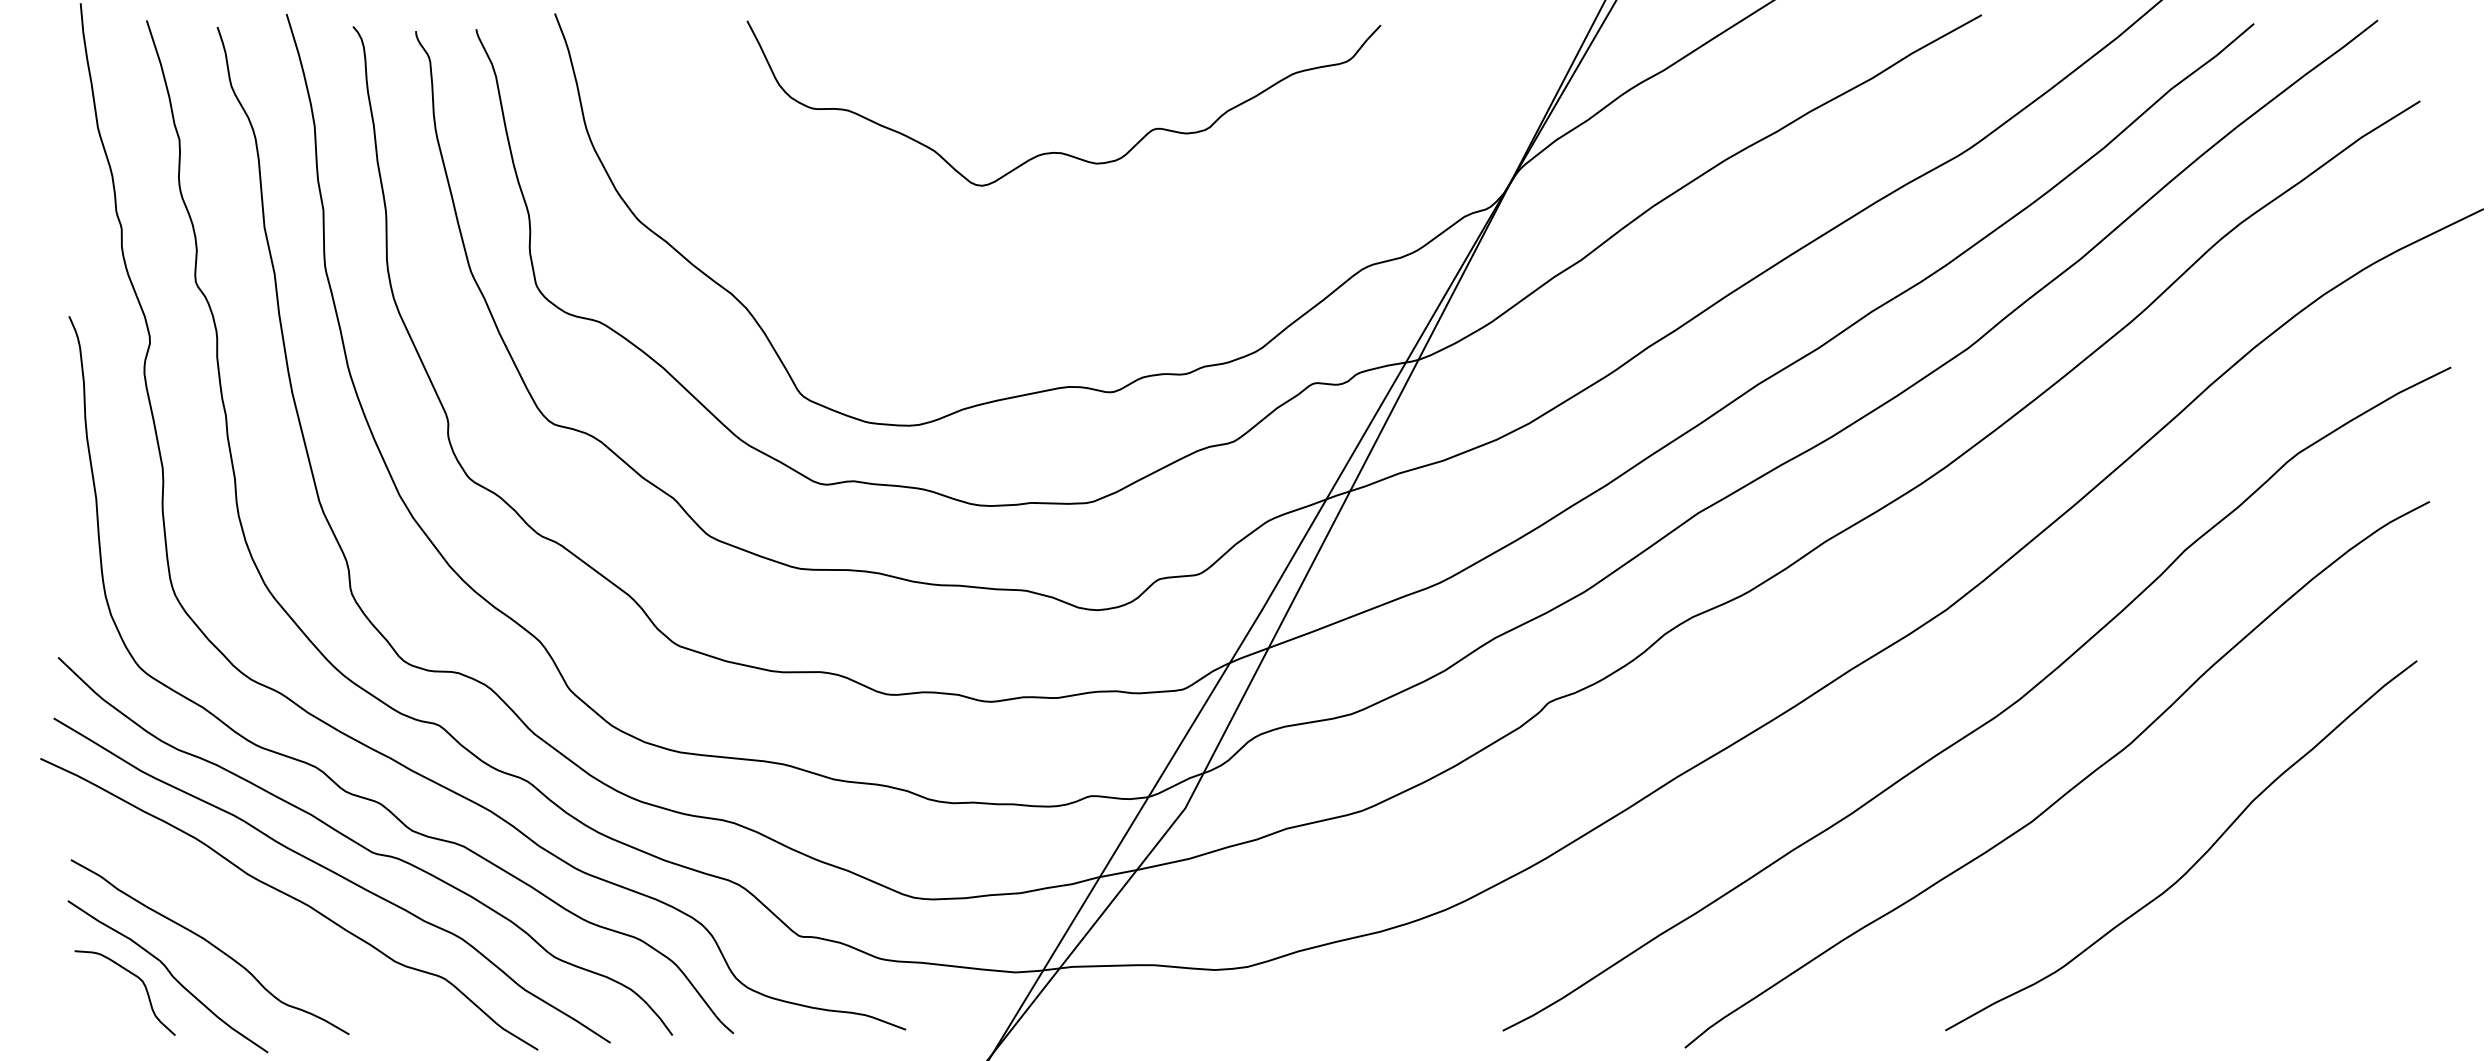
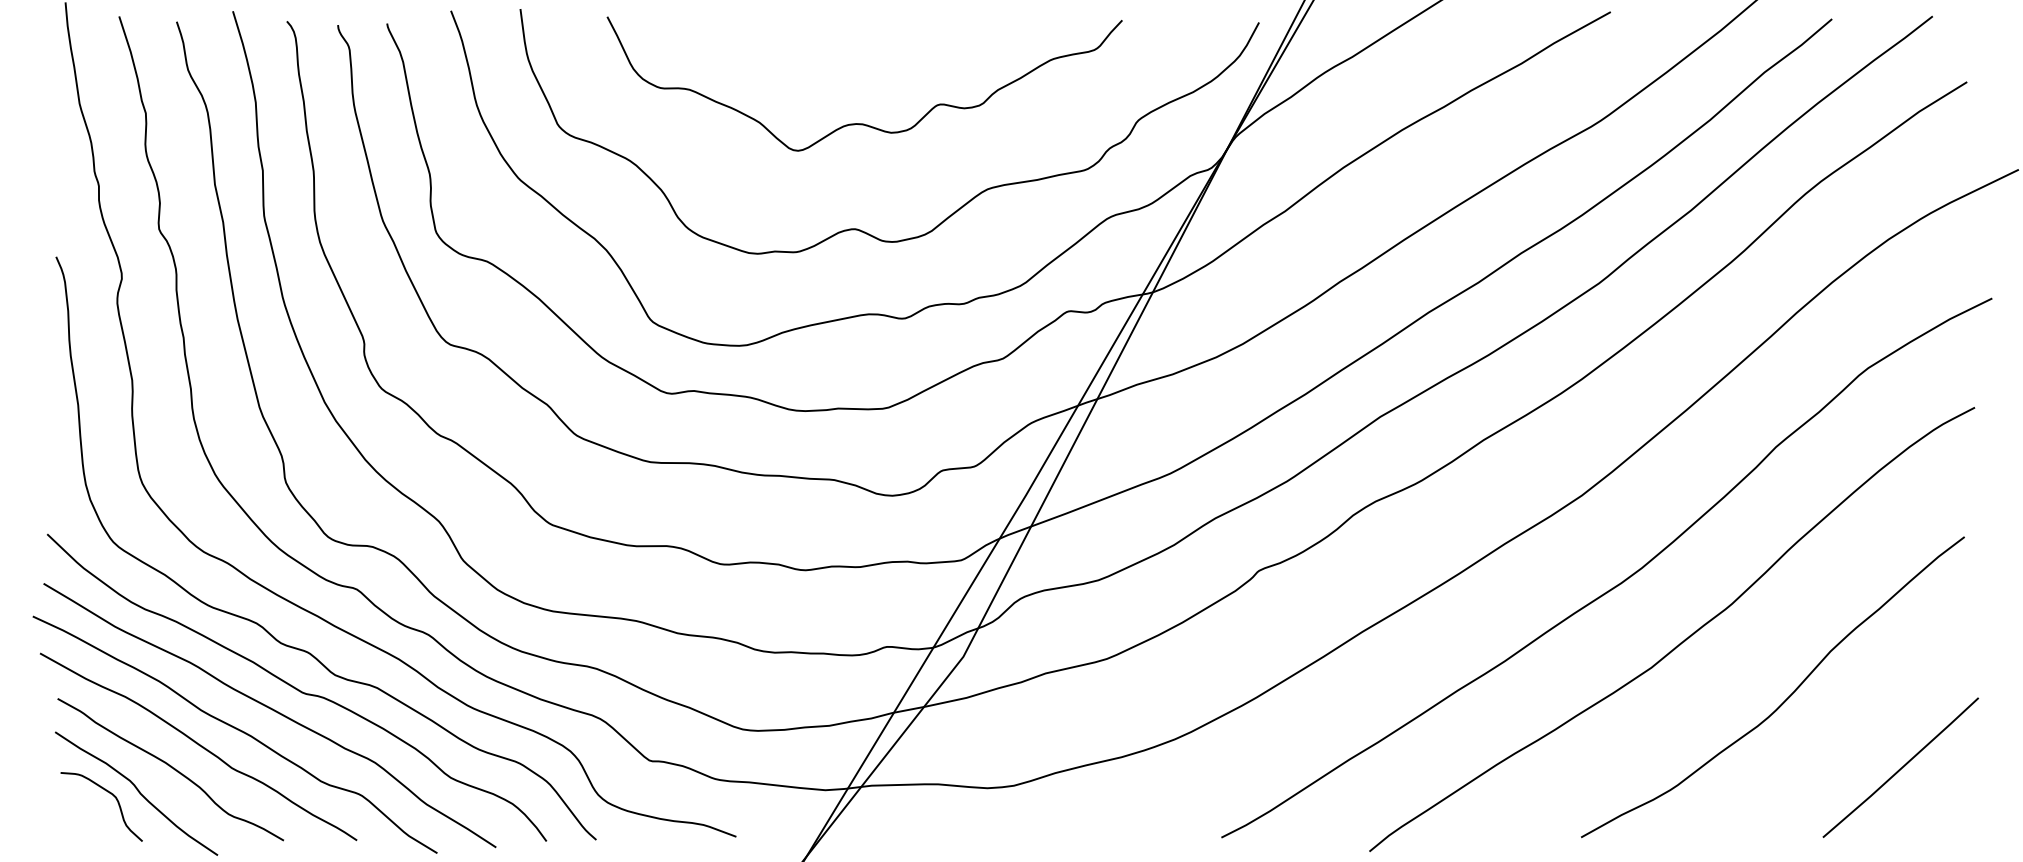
curve: (1054, 281) -> (857, 228), added
curve: (244, 917) -> (198, 745), added
line: (2339, 944) -> (1901, 767), added

